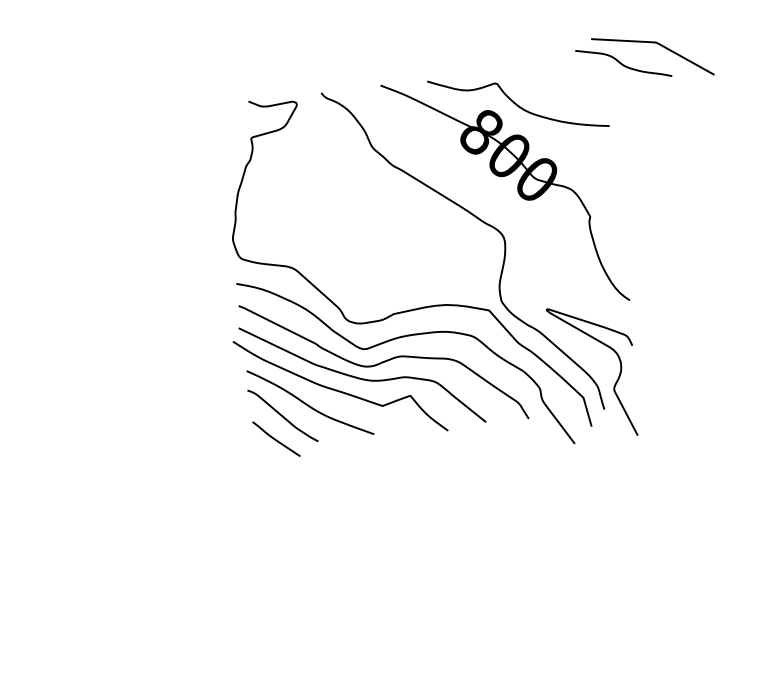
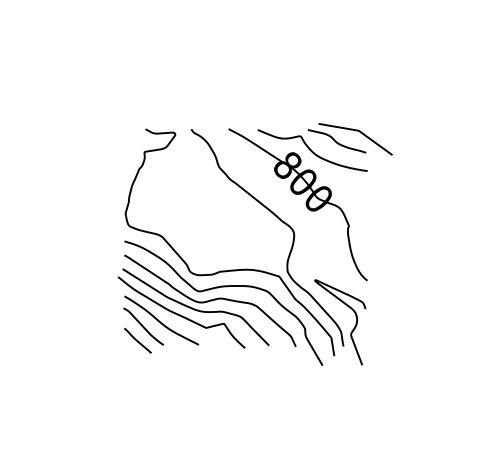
part: (637, 68) -> (345, 145), moved

